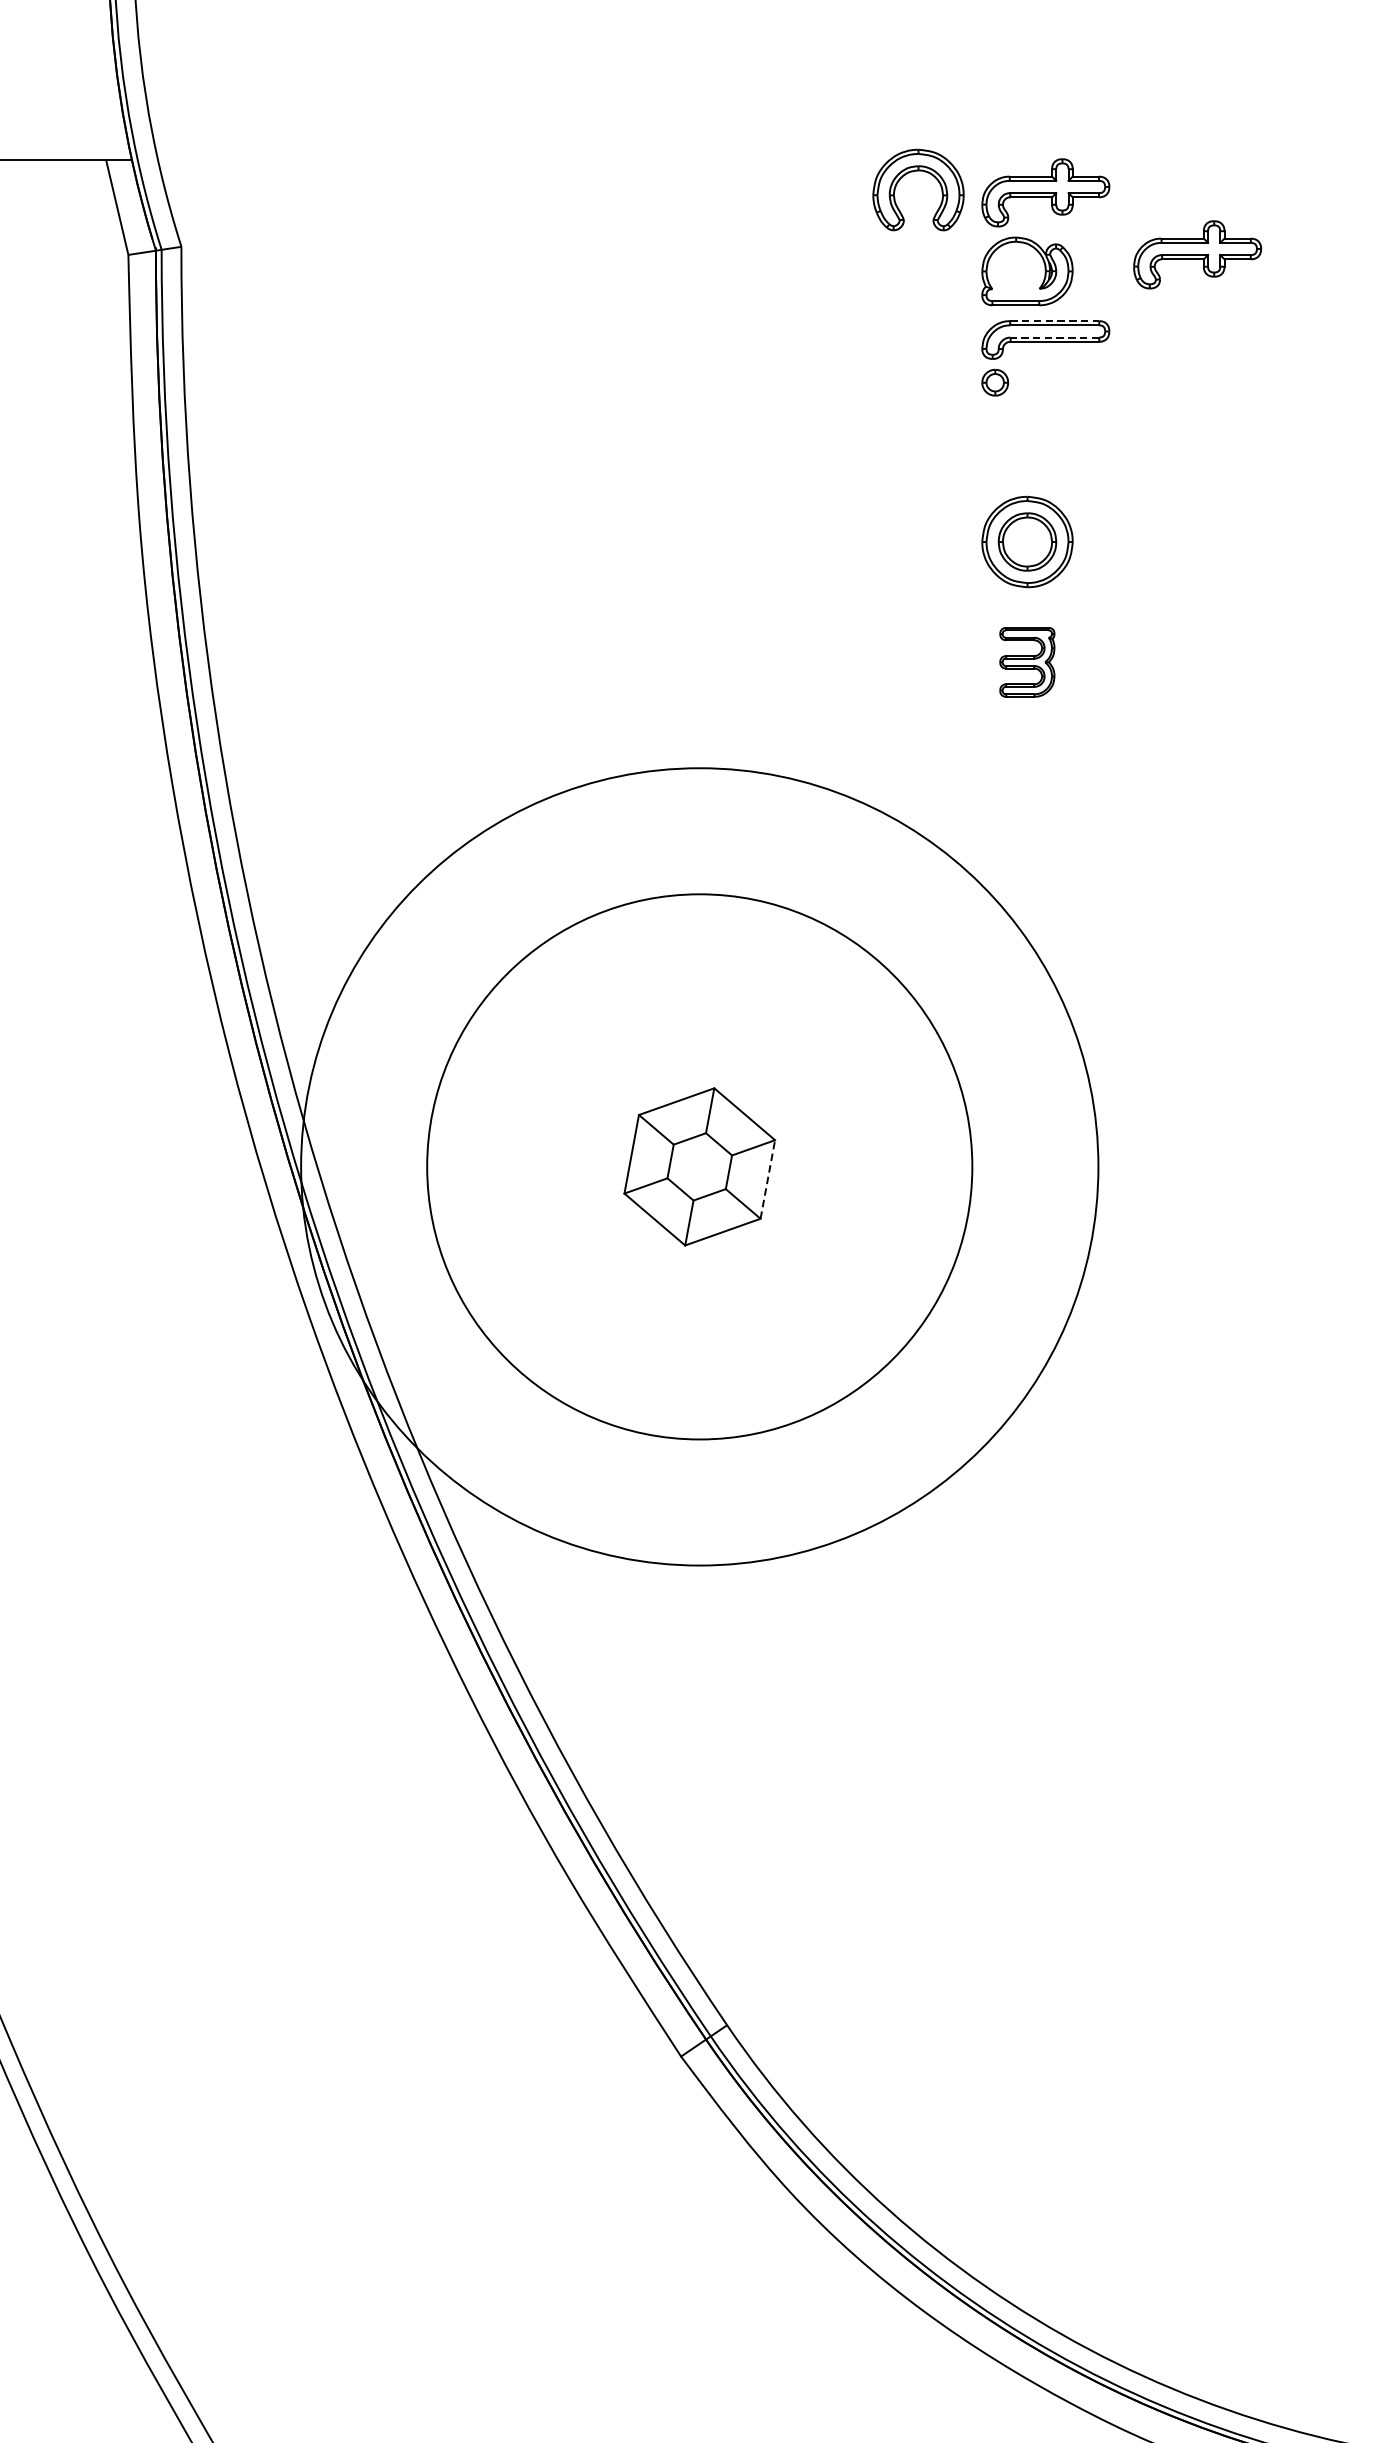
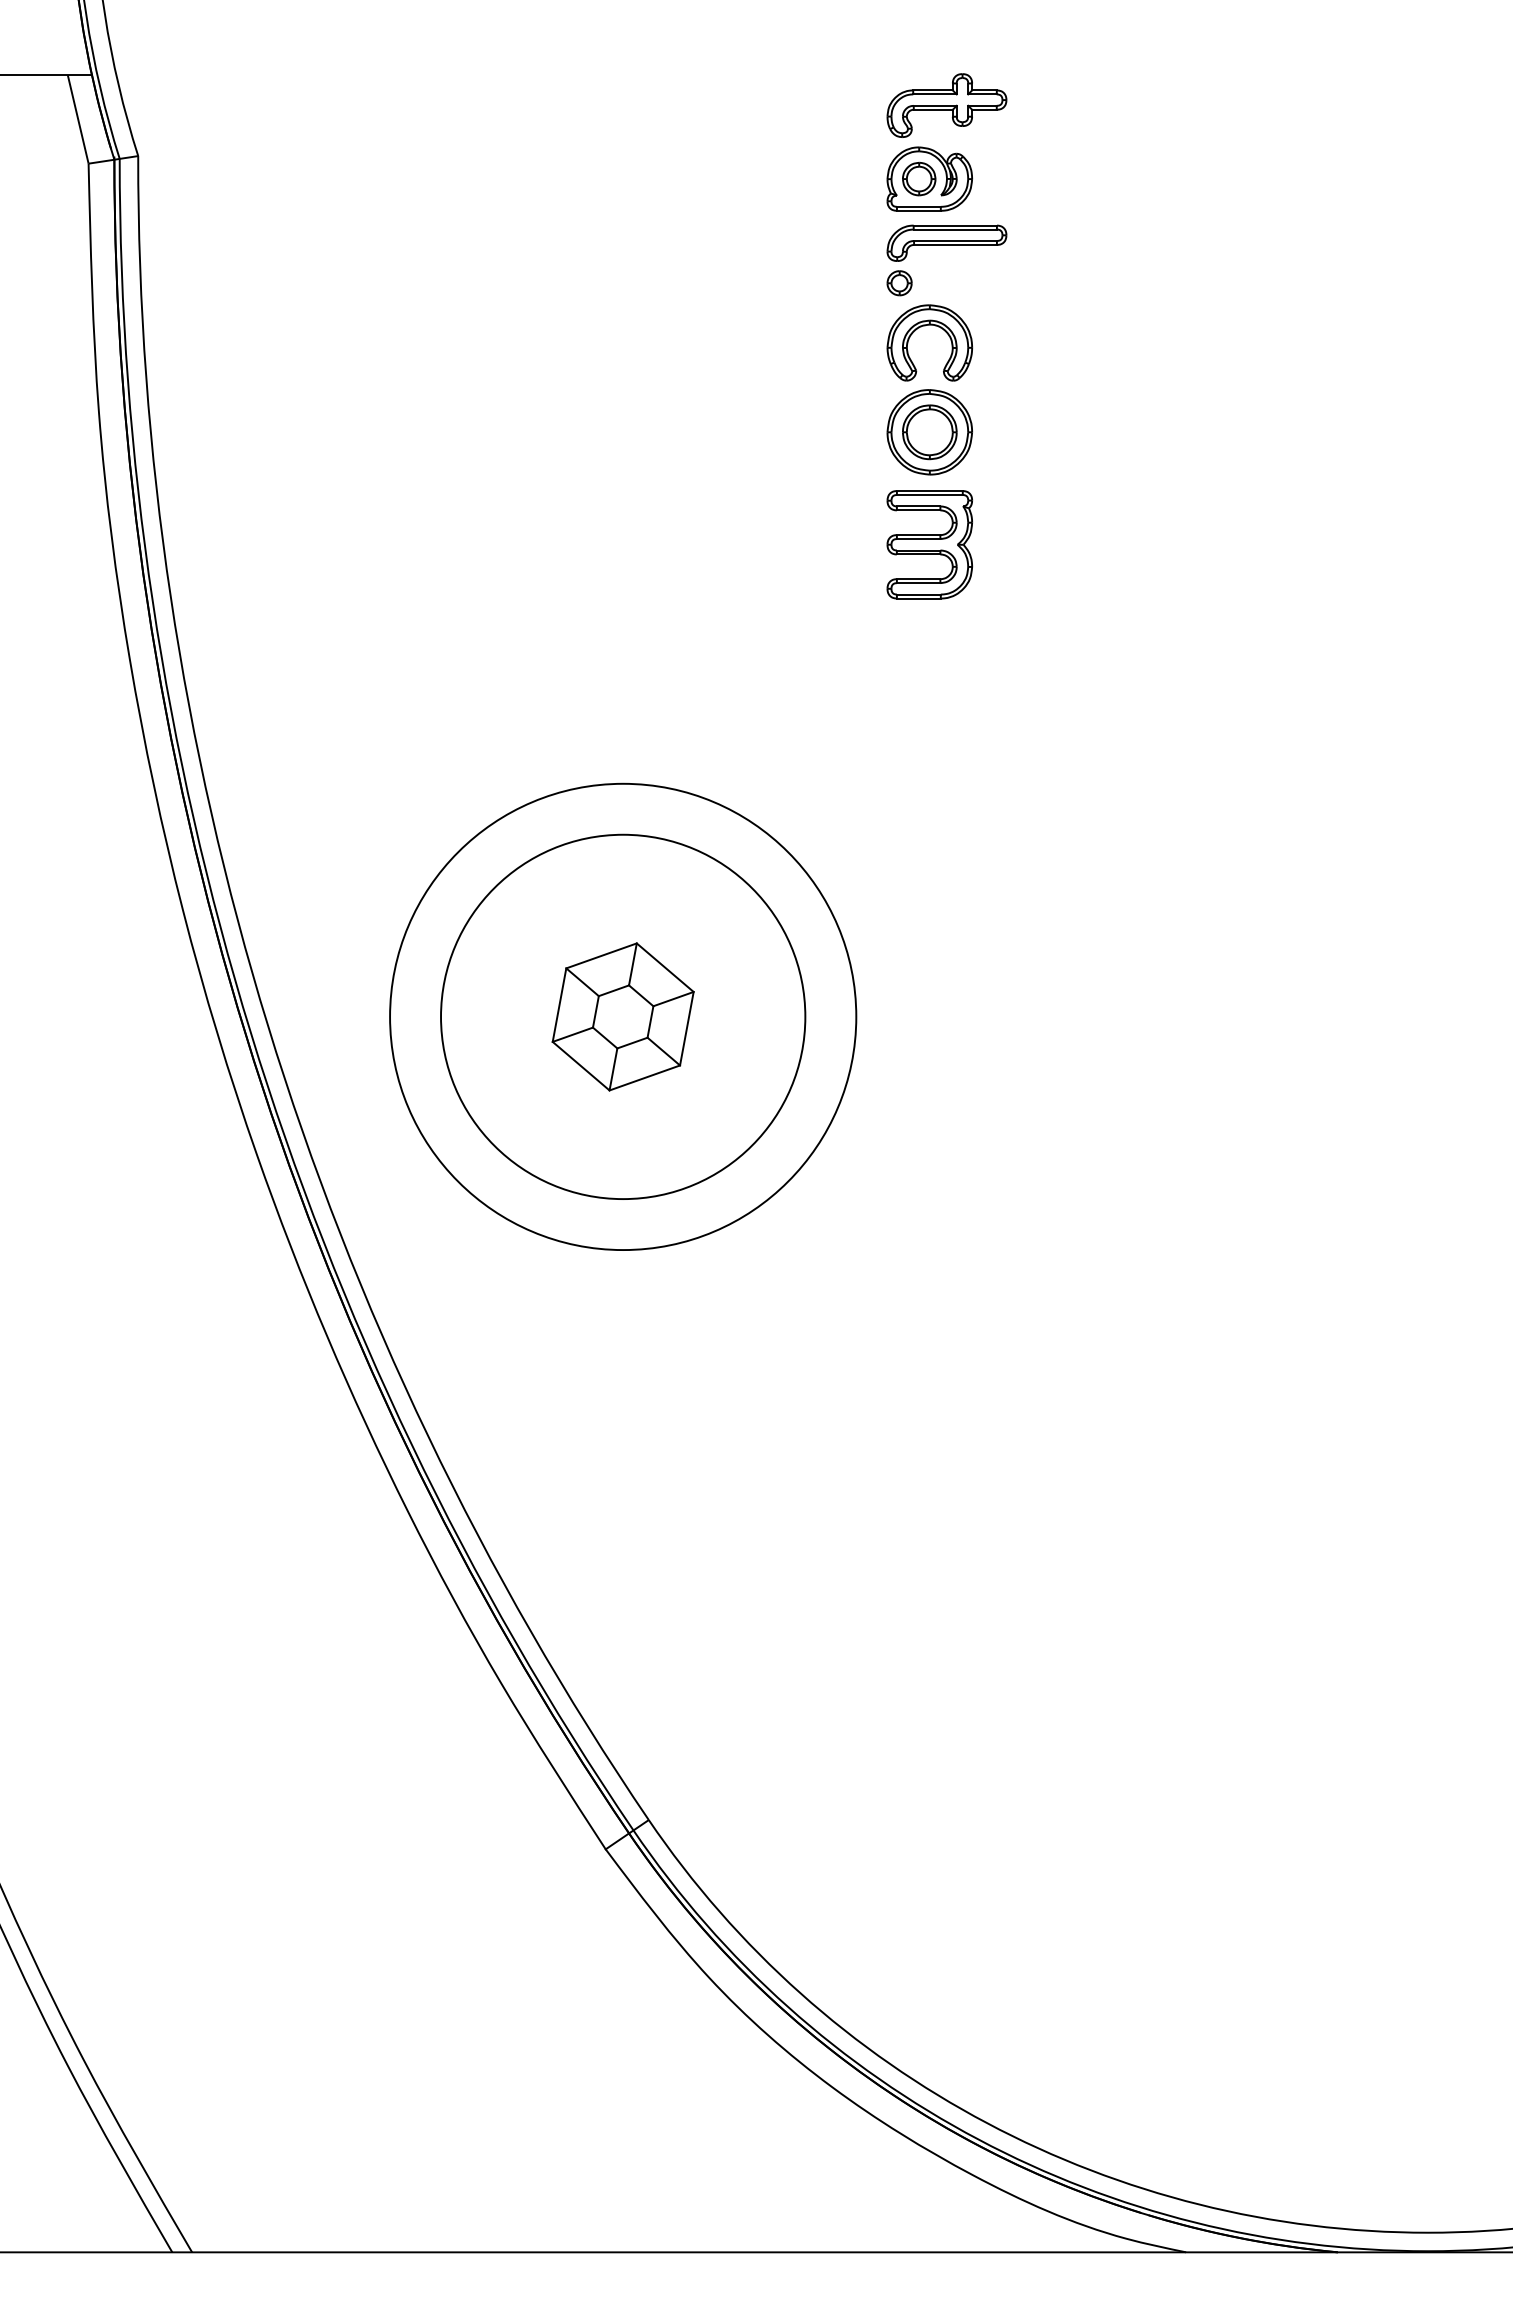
part: (913, 172) -> (925, 326), moved
part: (1197, 254) -> (1088, 163), removed
part: (1016, 270) -> (919, 178), added
line: (1054, 321) -> (955, 225), dashed -> solid
line: (1053, 337) -> (954, 240), dashed -> solid
part: (1027, 661) -> (929, 544), size x1.67
circle: (700, 1166) -> (623, 1016), size x0.62
circle: (700, 1166) -> (623, 1016), size x0.71
line: (767, 1179) -> (686, 1028), dashed -> solid

